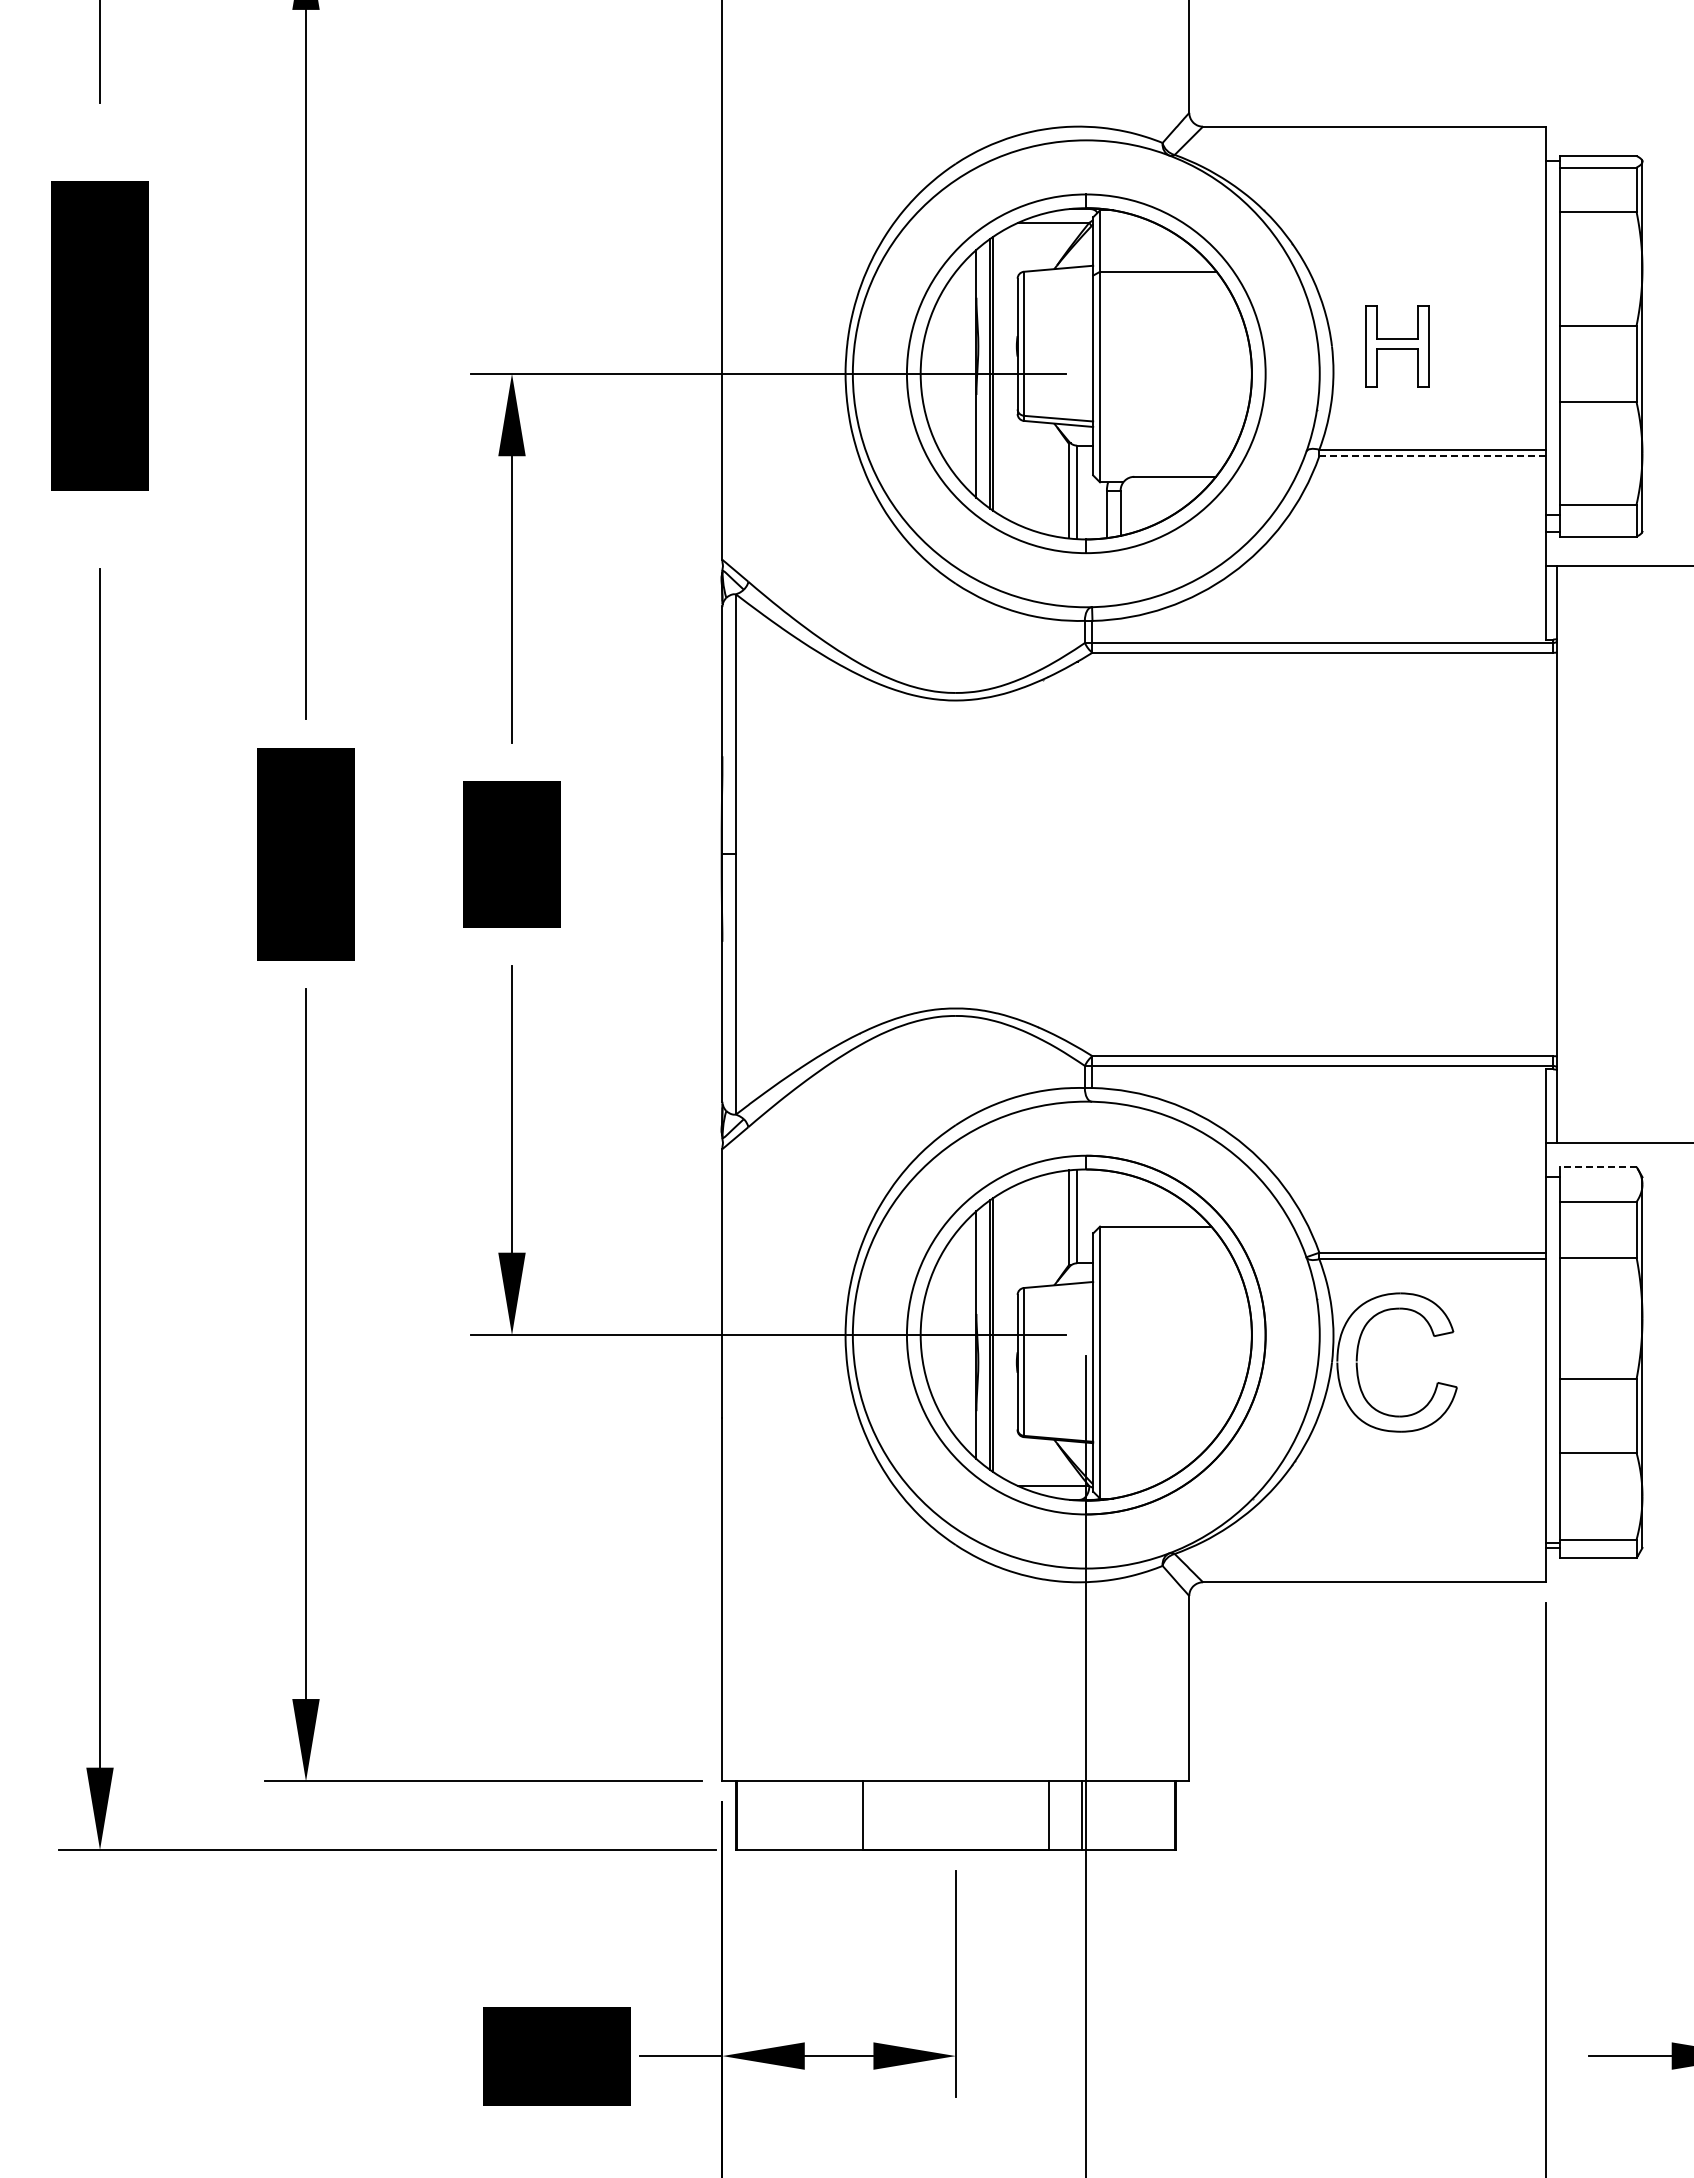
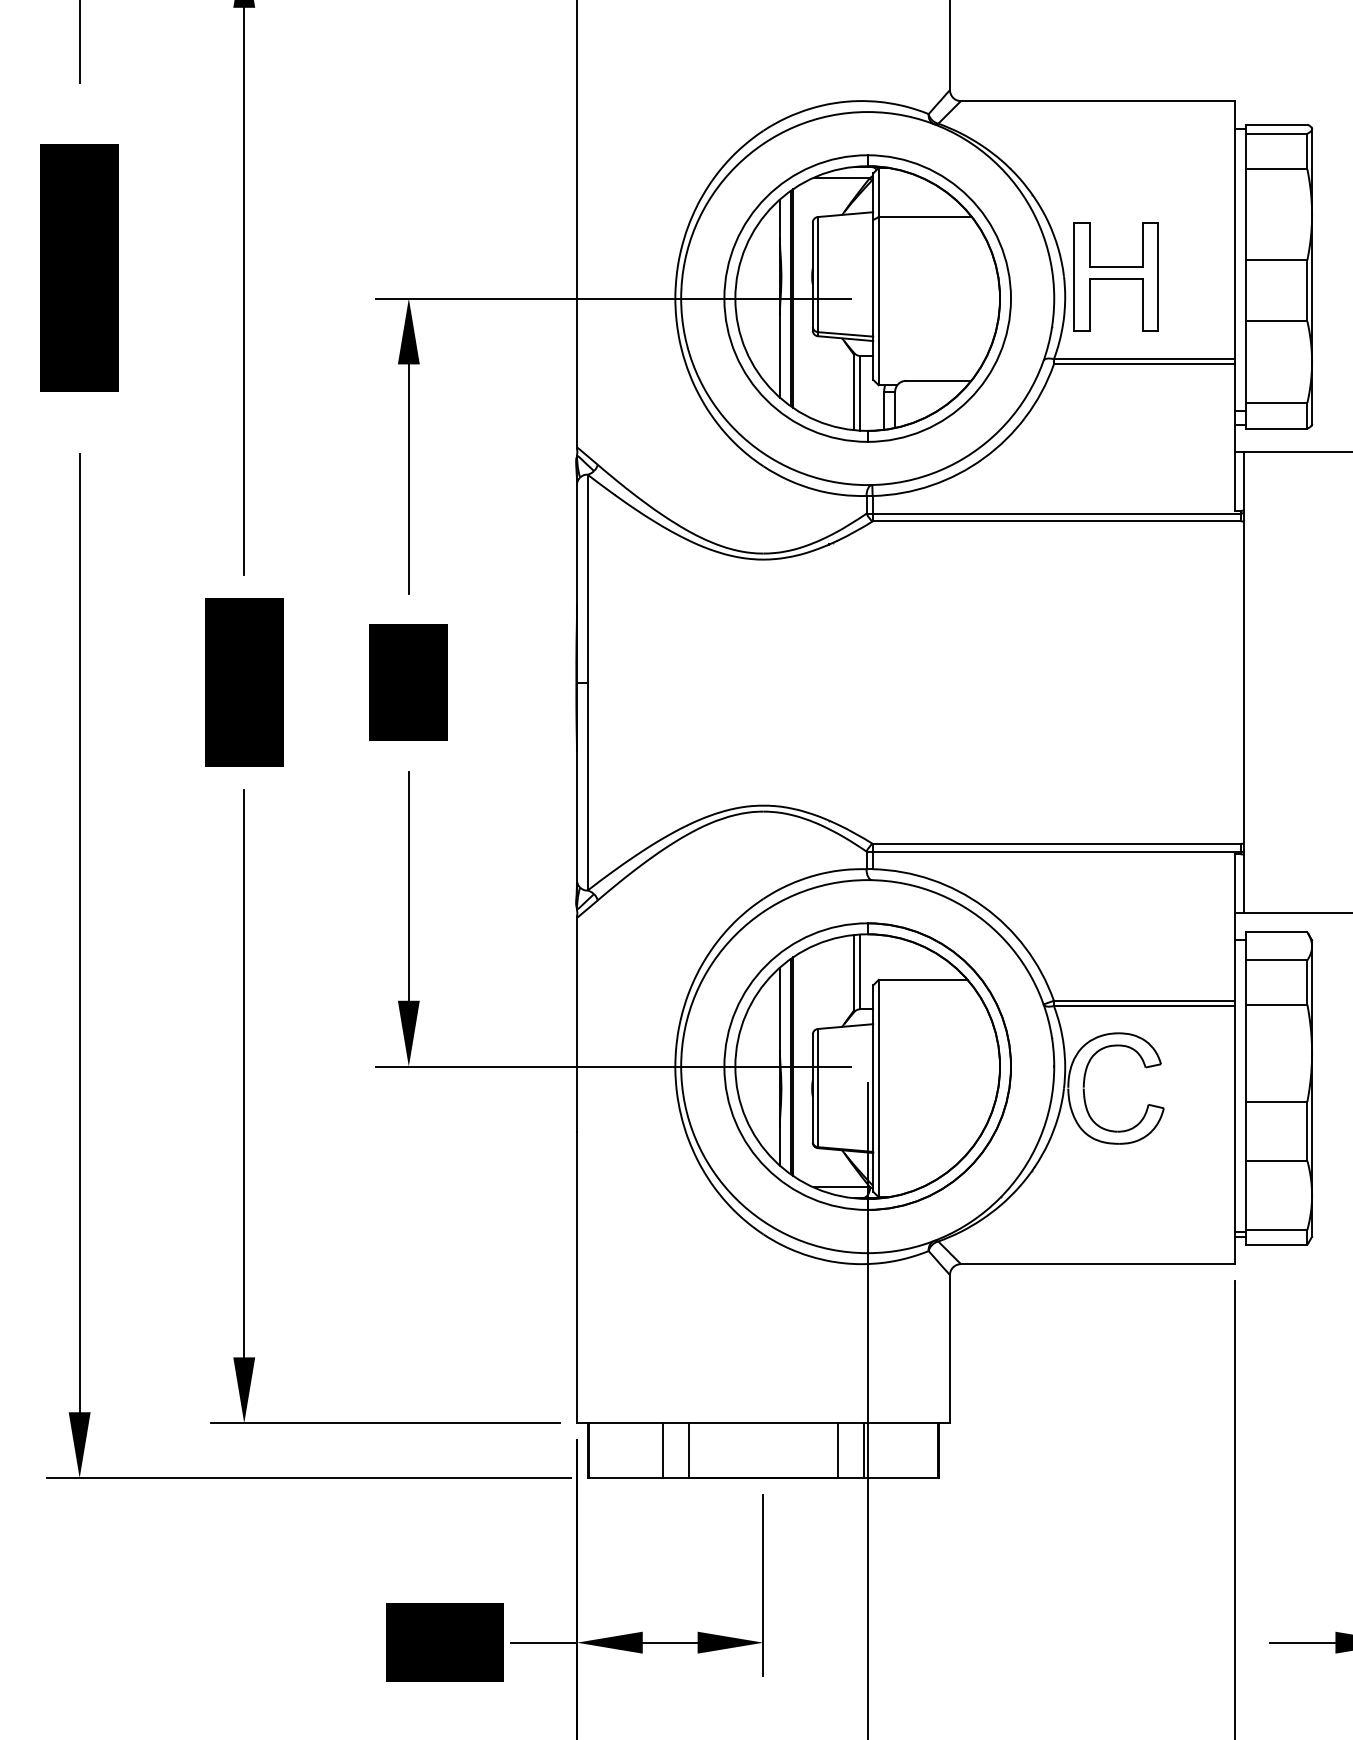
part: (1397, 346) -> (1116, 276), size x1.67
line: (1432, 456) -> (1144, 364), dashed -> solid
line: (1597, 1167) -> (1276, 932), dashed -> solid
line: (829, 1815) -> (662, 1450), added

